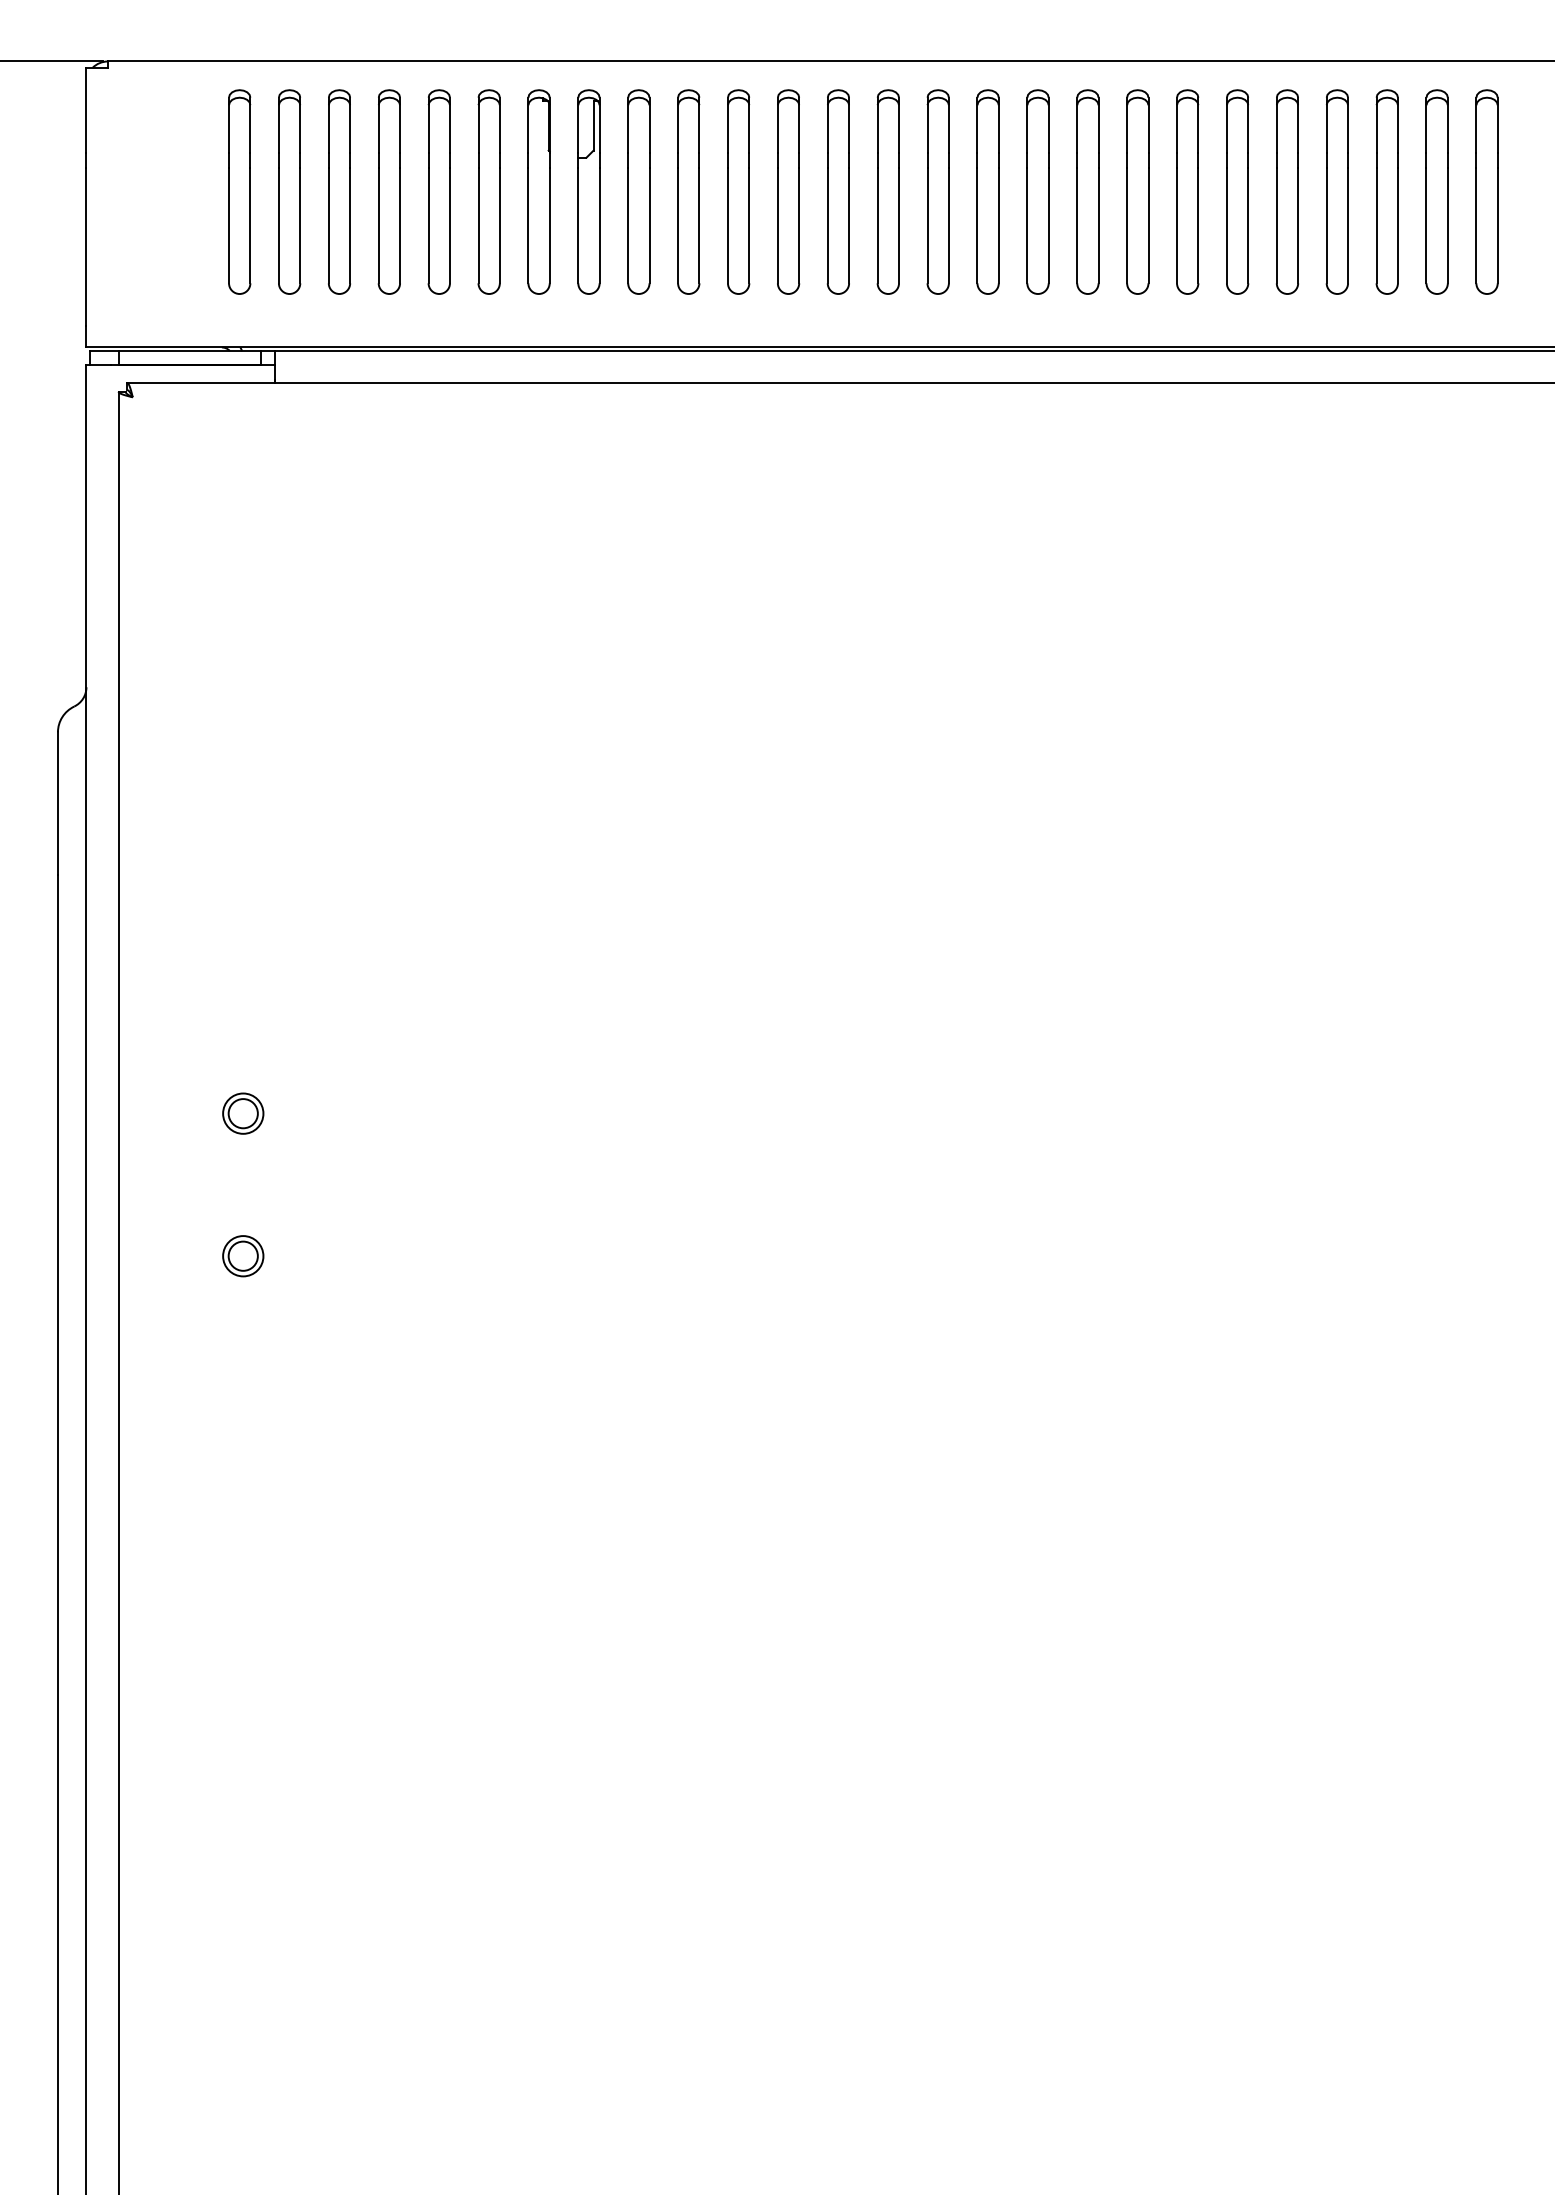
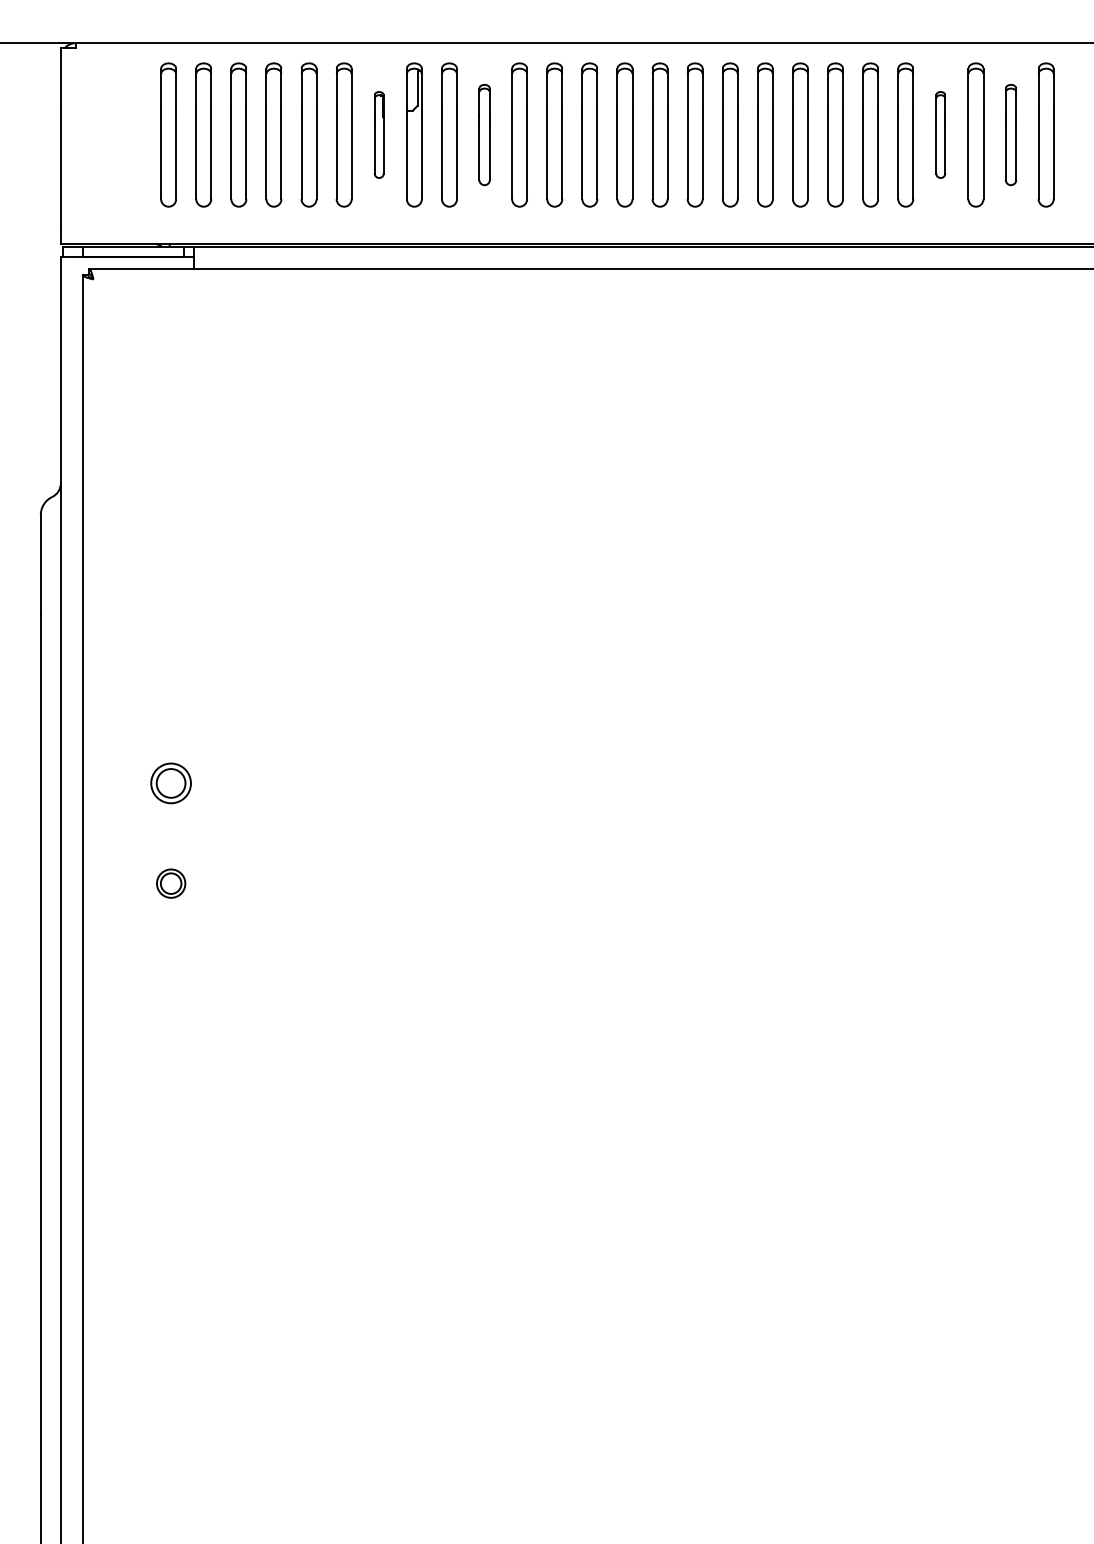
part: (538, 191) -> (378, 134), size x0.6
part: (688, 191) -> (484, 134), size x0.7
part: (1336, 191) -> (940, 134), size x0.6
part: (1436, 191) -> (1010, 134), size x0.7
part: (243, 1113) -> (171, 783), size x1.4

